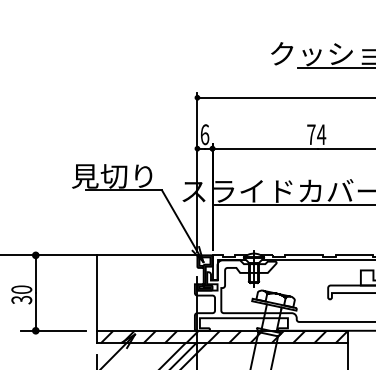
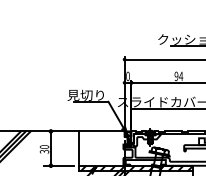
text: (203, 132) -> (127, 75), 6 -> 0
text: (311, 134) -> (176, 76), 74 -> 94

